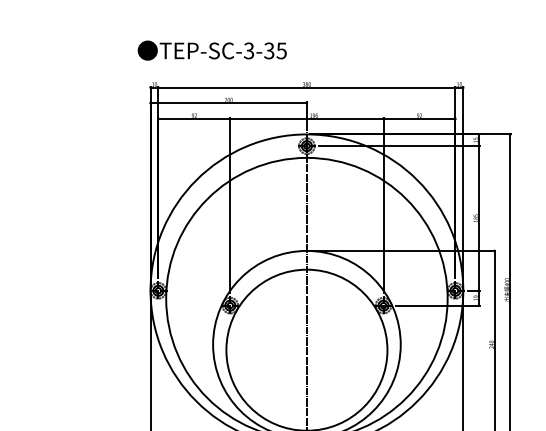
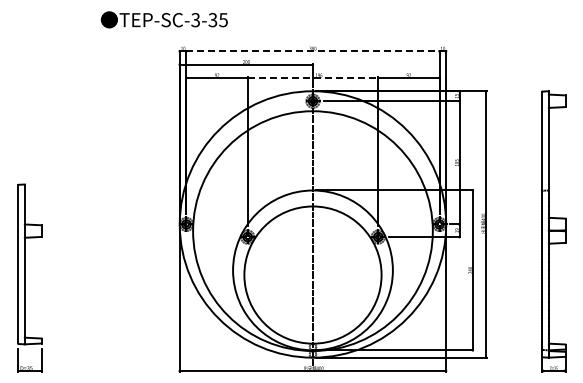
text: (212, 50) -> (164, 19), moved
line: (306, 87) -> (312, 51), solid -> dashed
line: (307, 118) -> (313, 77), solid -> dashed

